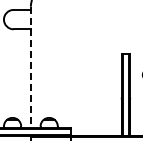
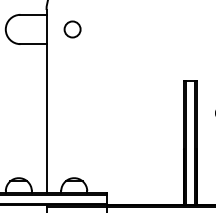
circle: (47, 19) -> (71, 29), added
line: (30, 67) -> (45, 101), dashed -> solid

